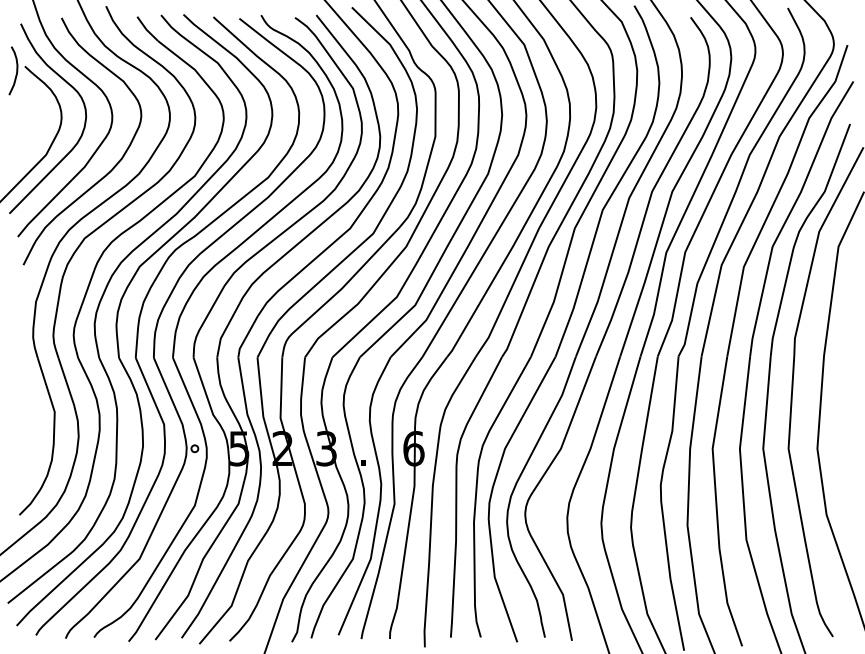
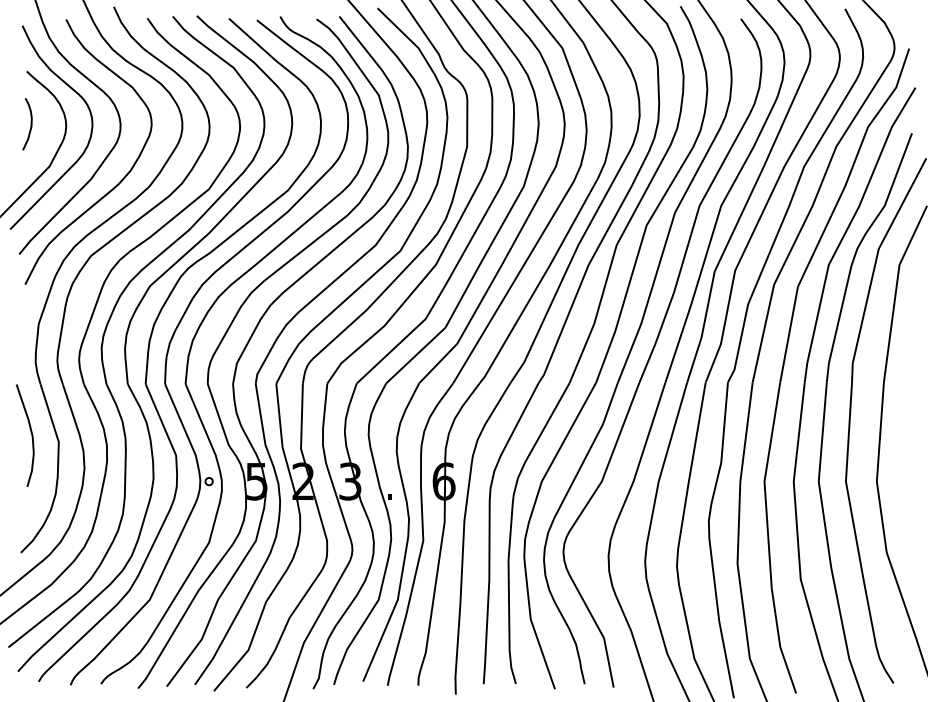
curve: (16, 71) -> (30, 124), moved
curve: (28, 402) -> (30, 432), added

